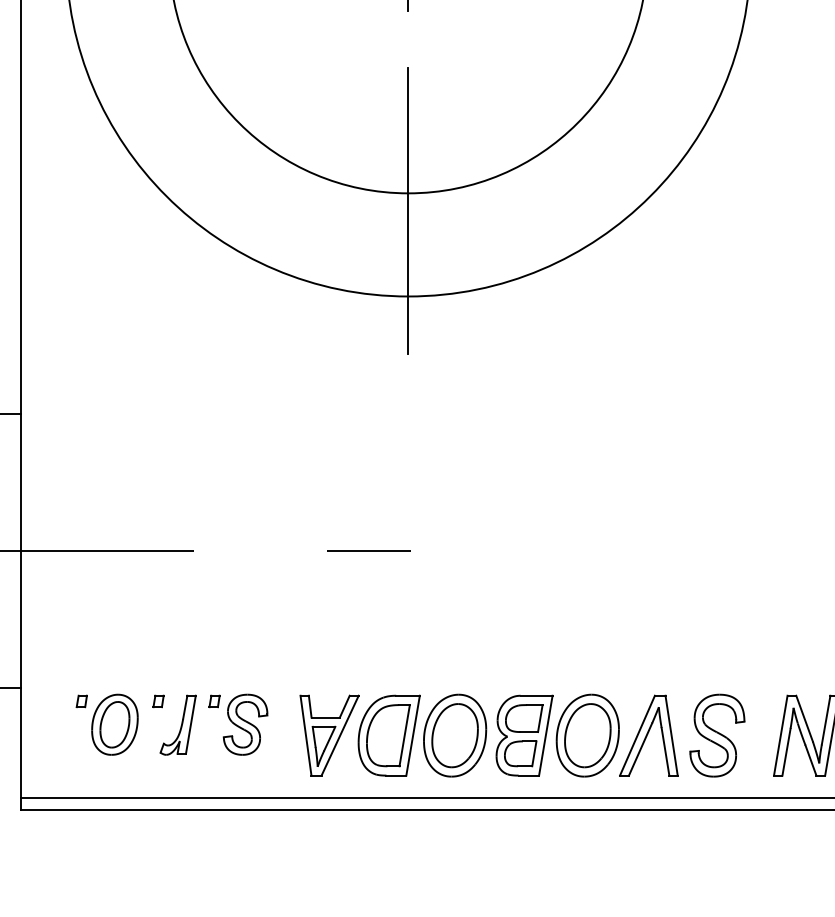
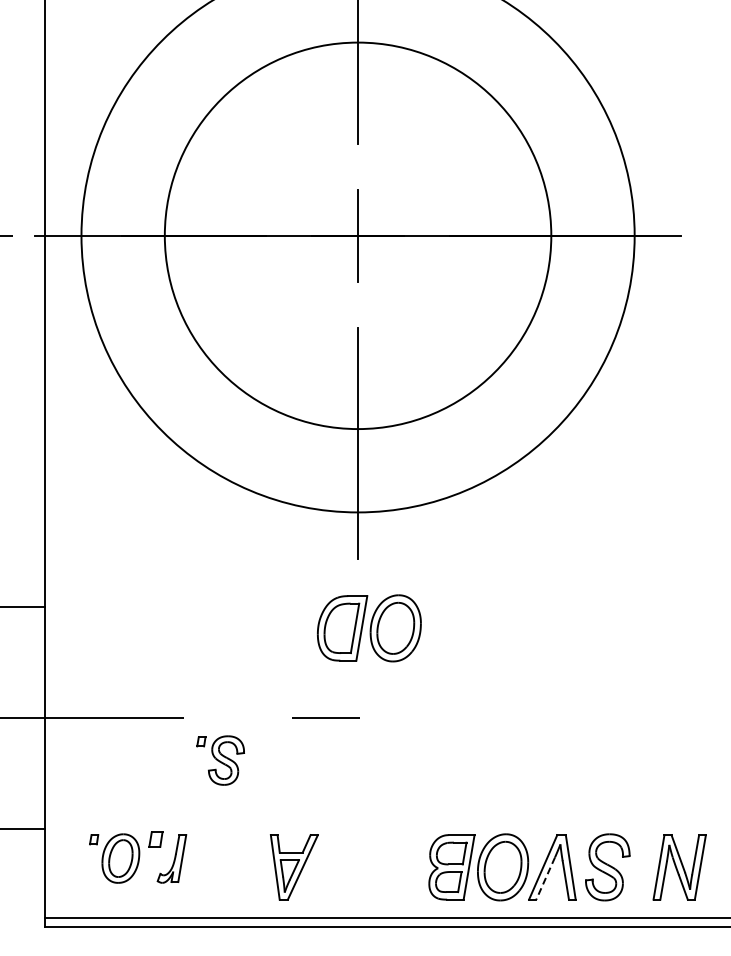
part: (159, 701) -> (156, 839), size x1.6
part: (238, 724) -> (220, 760), moved
part: (422, 735) -> (369, 628), moved
line: (640, 750) -> (545, 879), solid -> dashed

